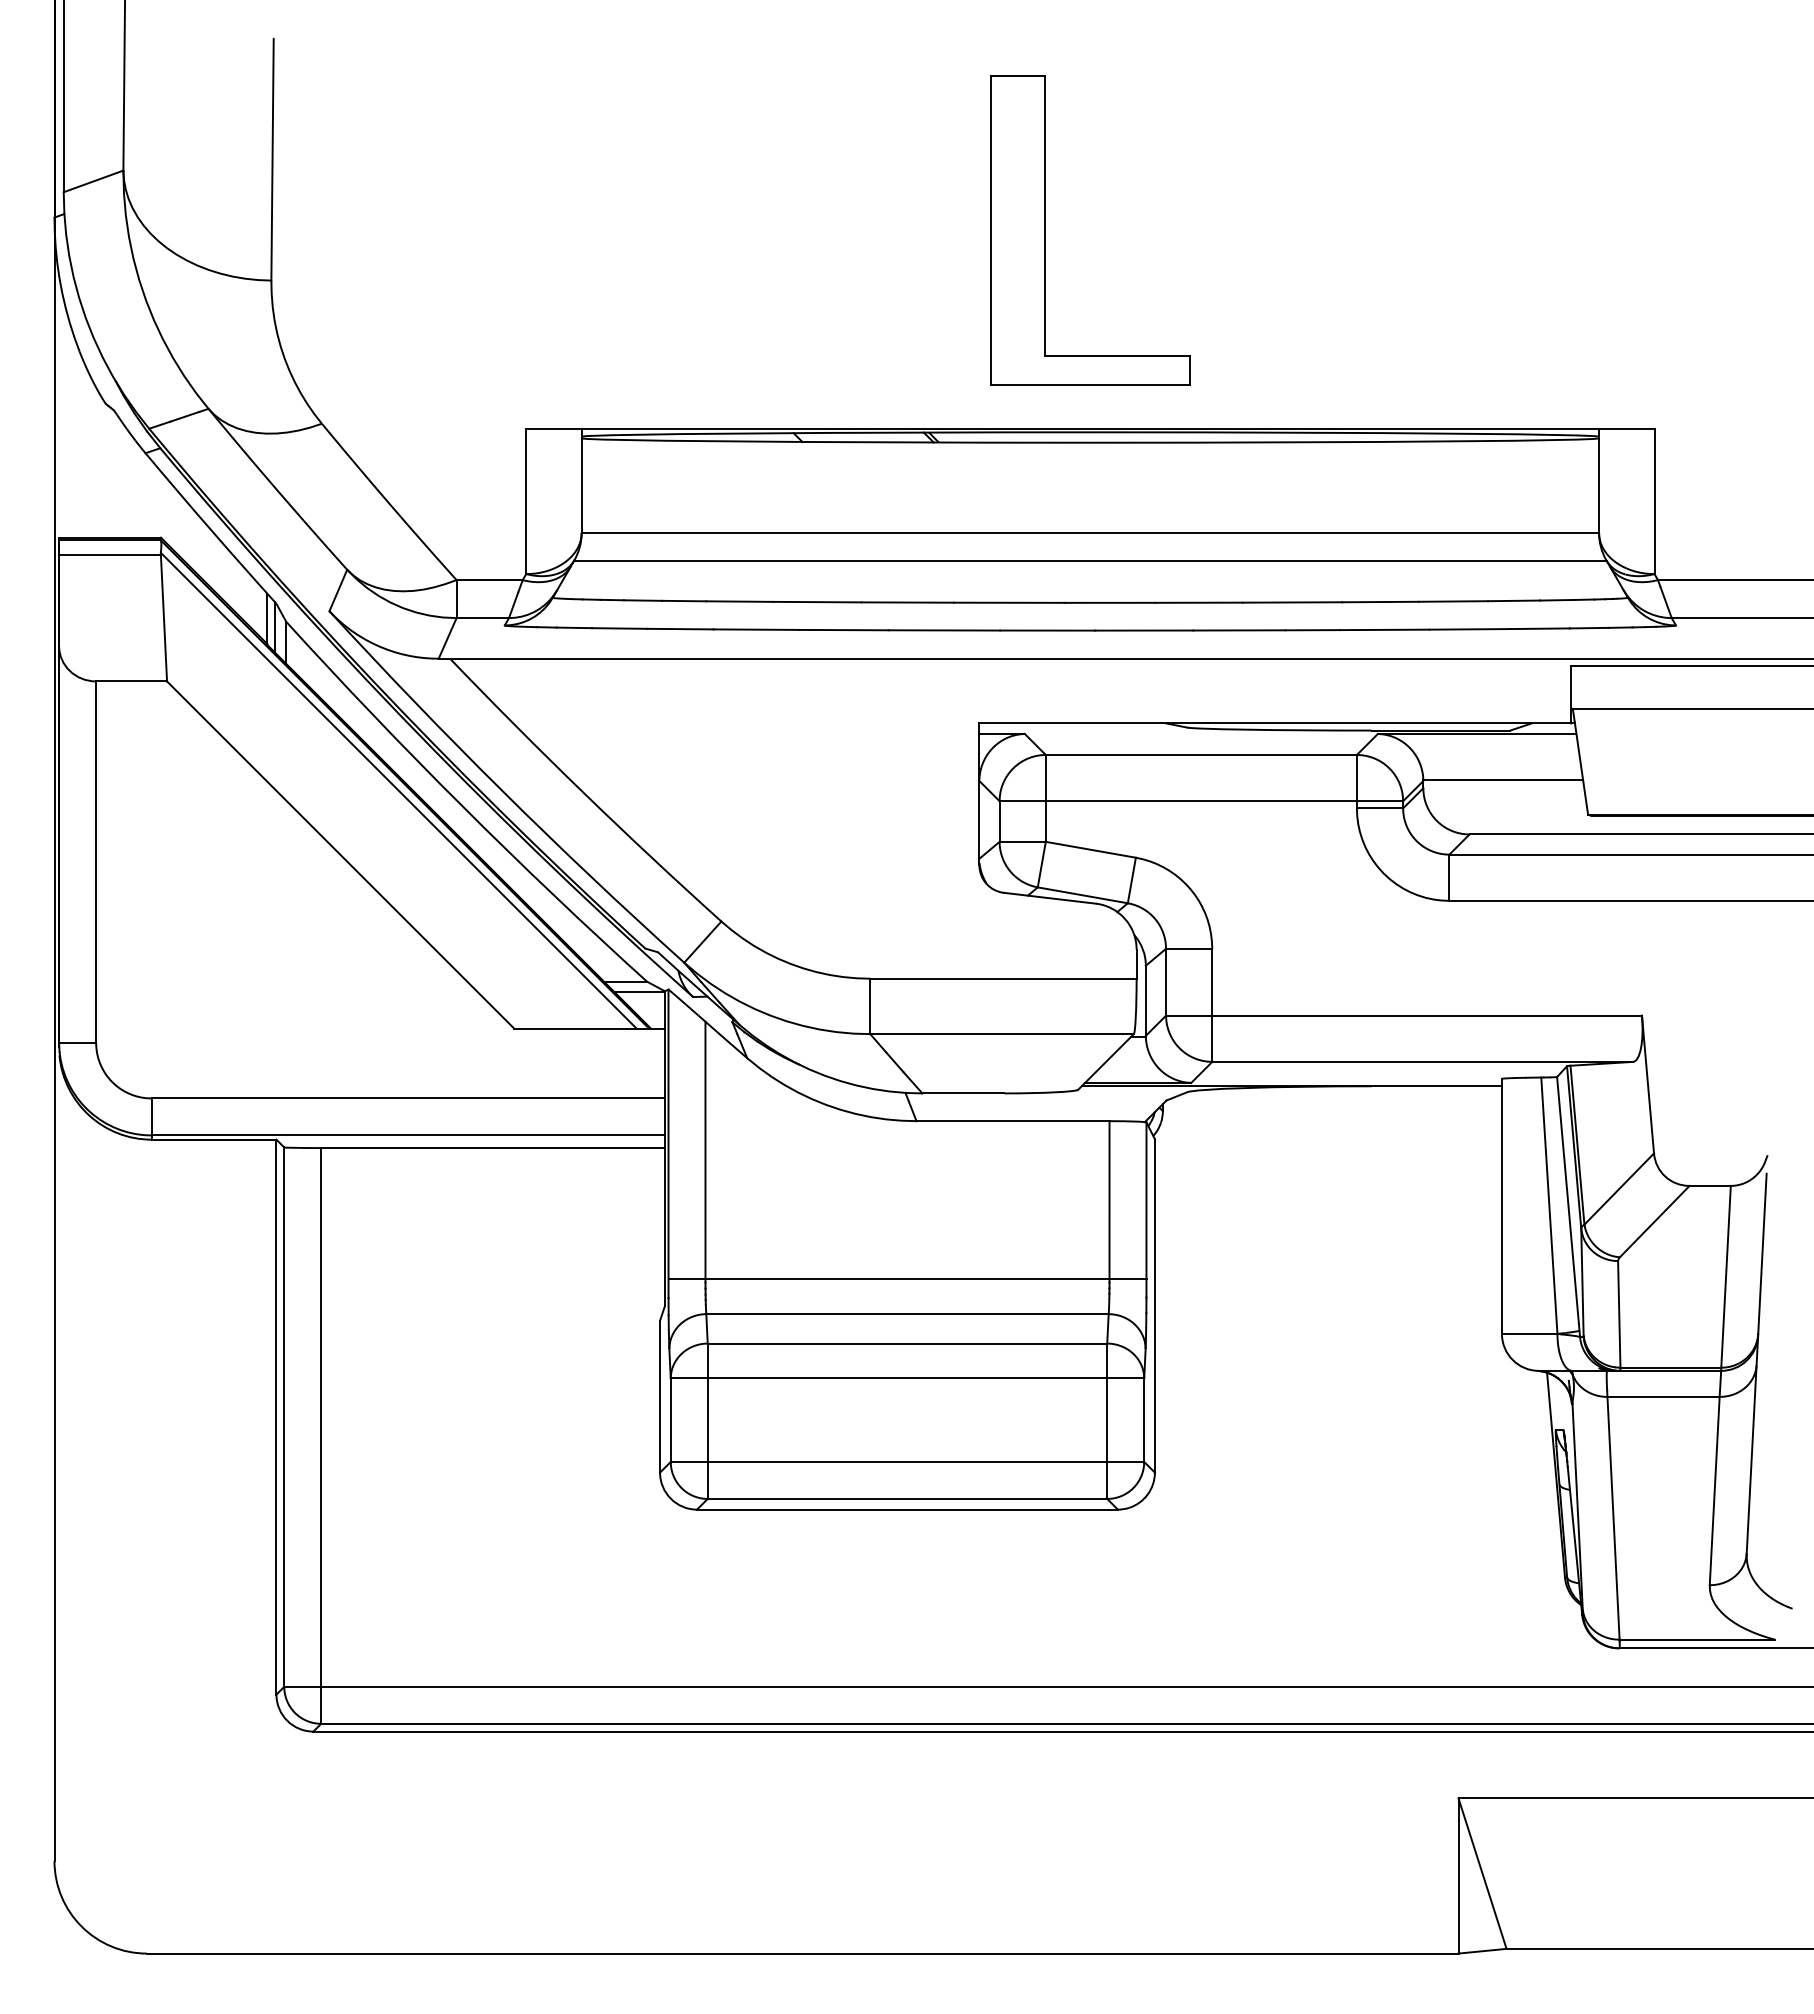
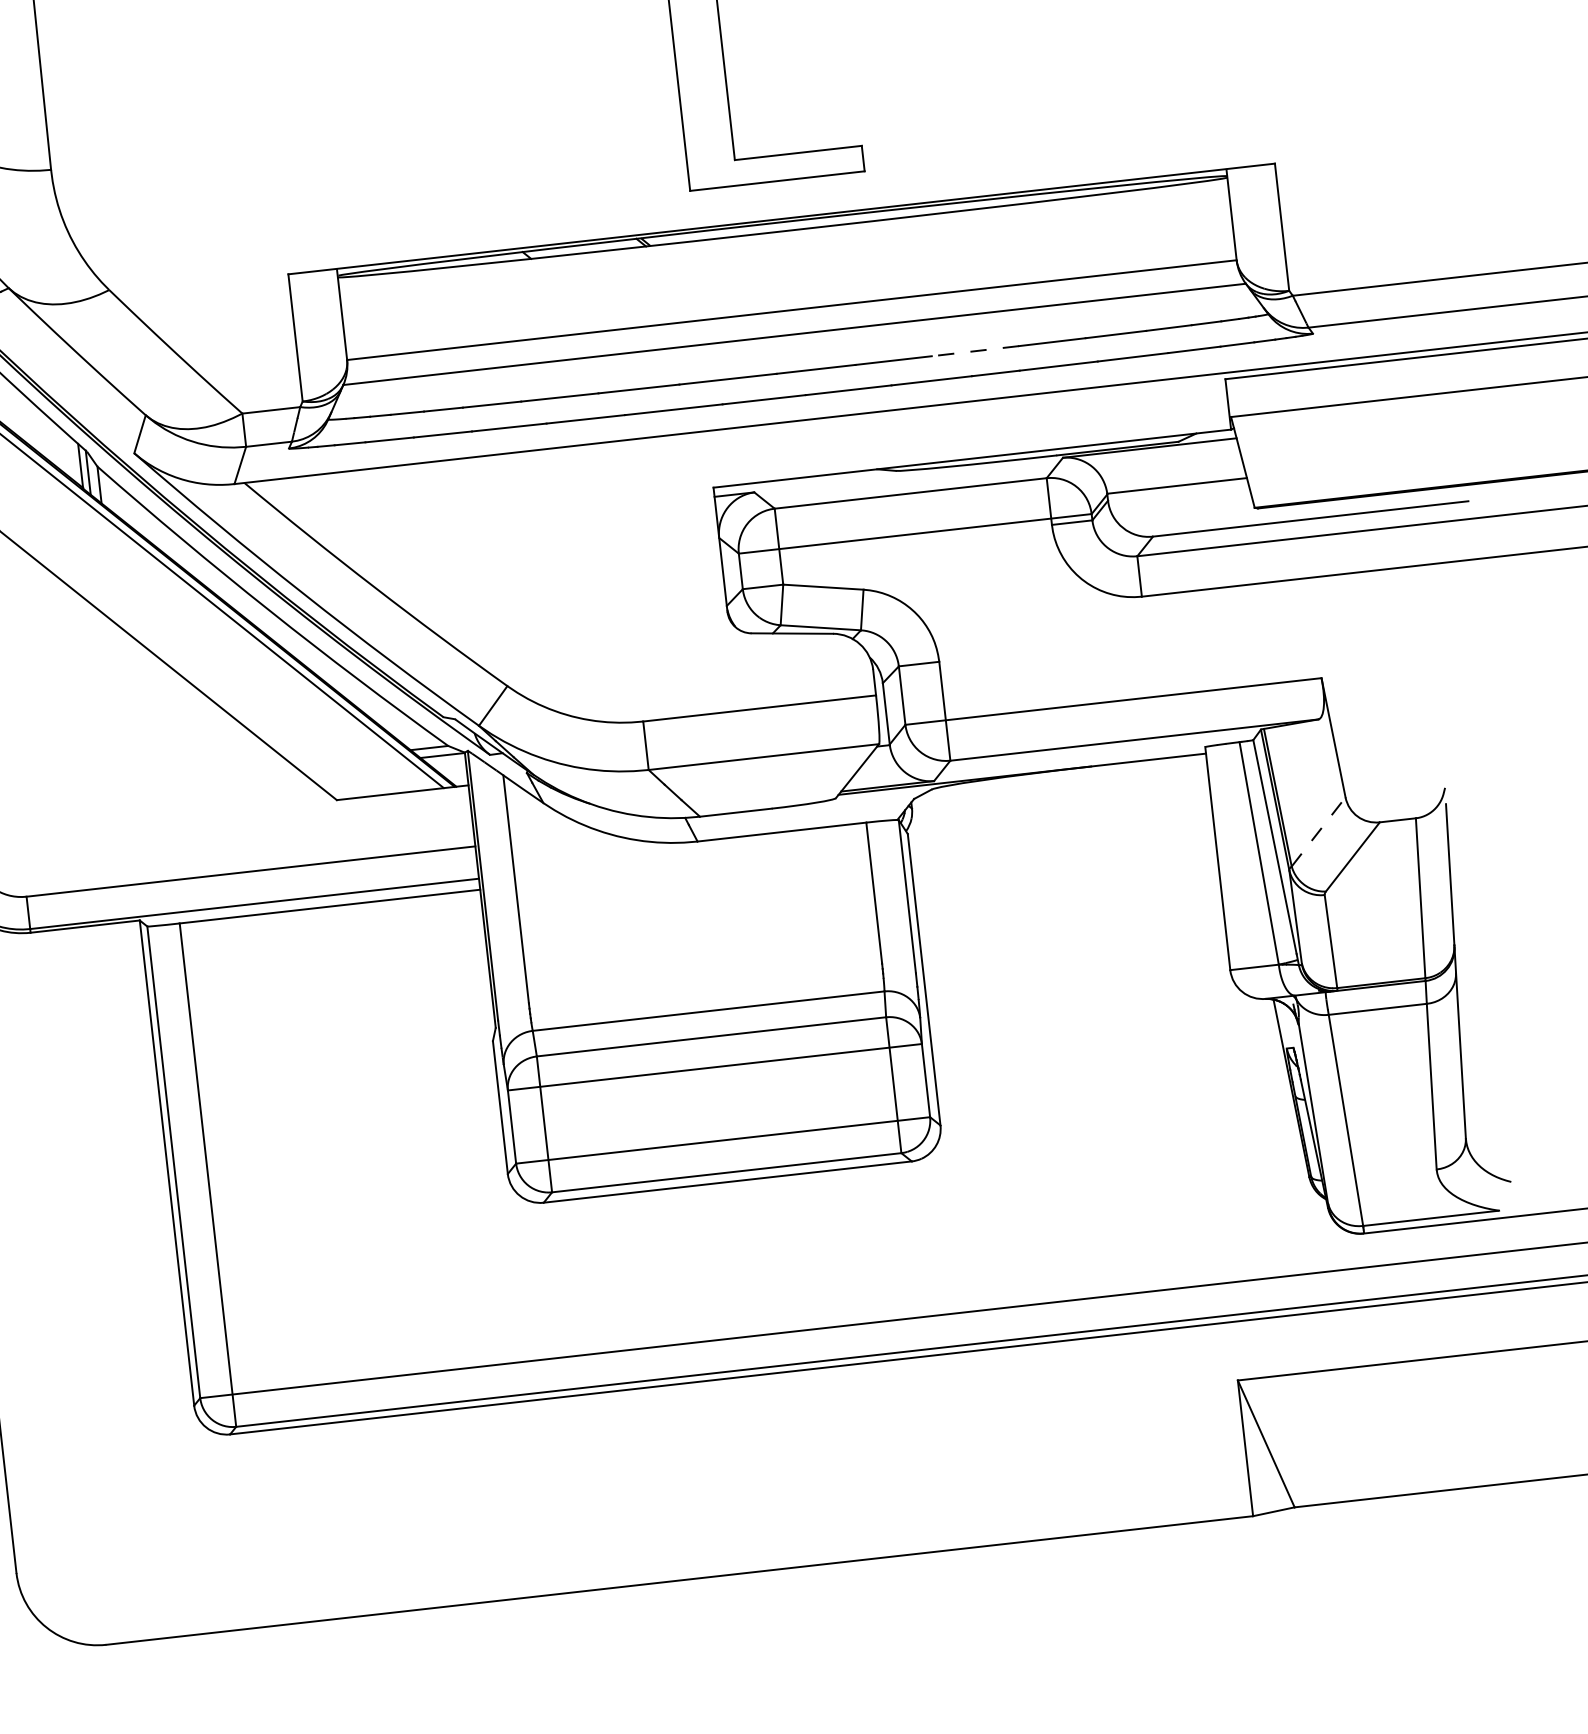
line: (1292, 602) -> (975, 351), solid -> dashed
line: (1619, 1189) -> (1318, 832), solid -> dashed
line: (907, 1279) -> (705, 980), removed

